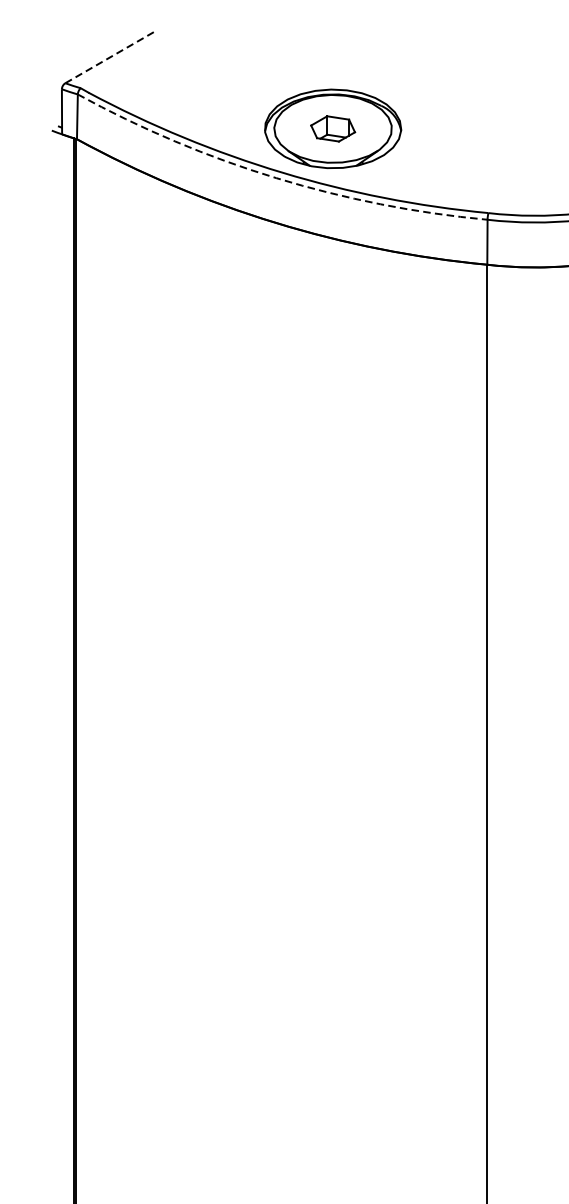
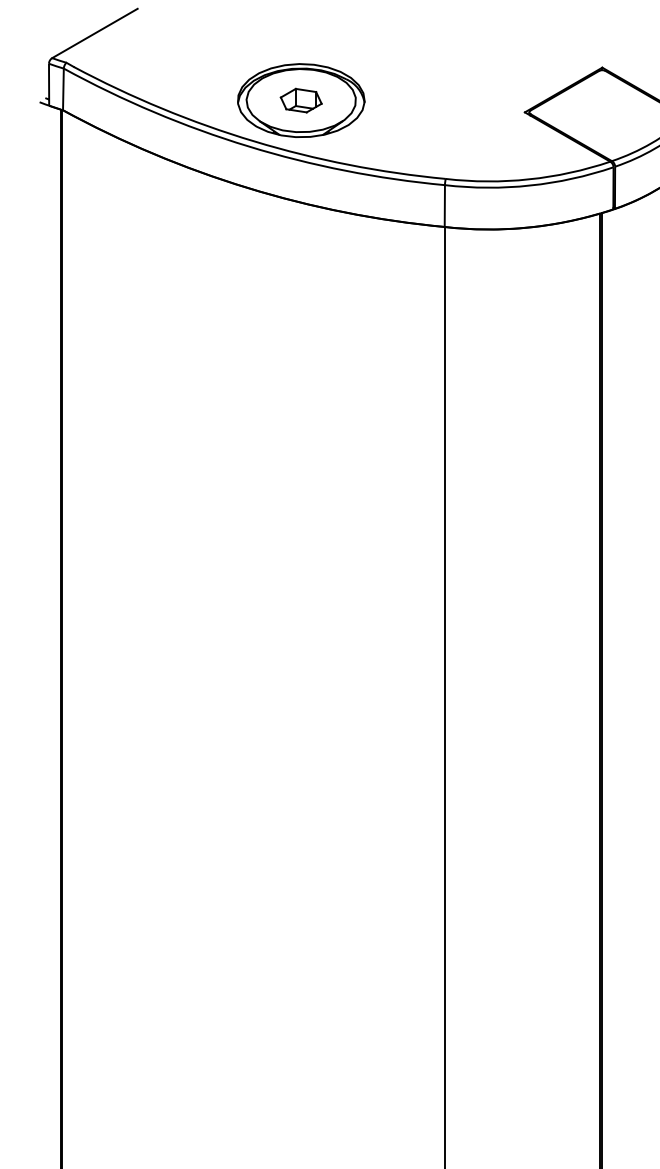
line: (111, 56) -> (95, 33), dashed -> solid
arc: (276, 178) -> (248, 146), dashed -> solid

